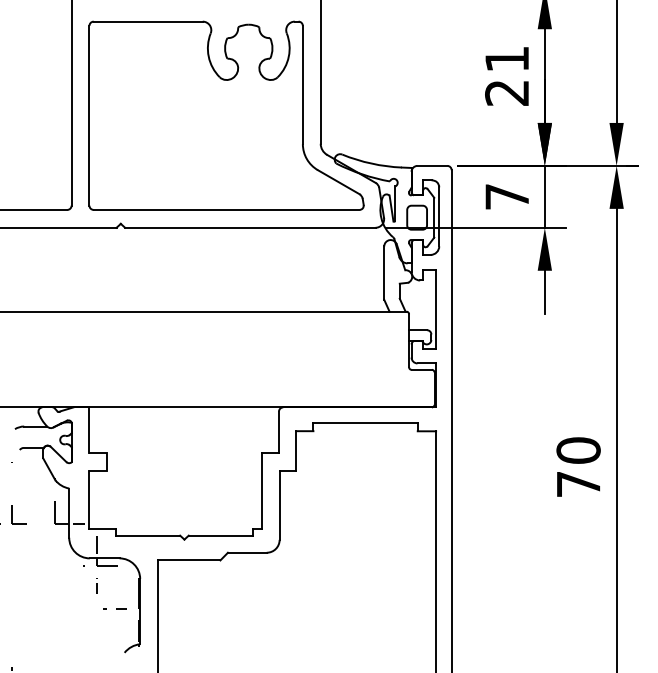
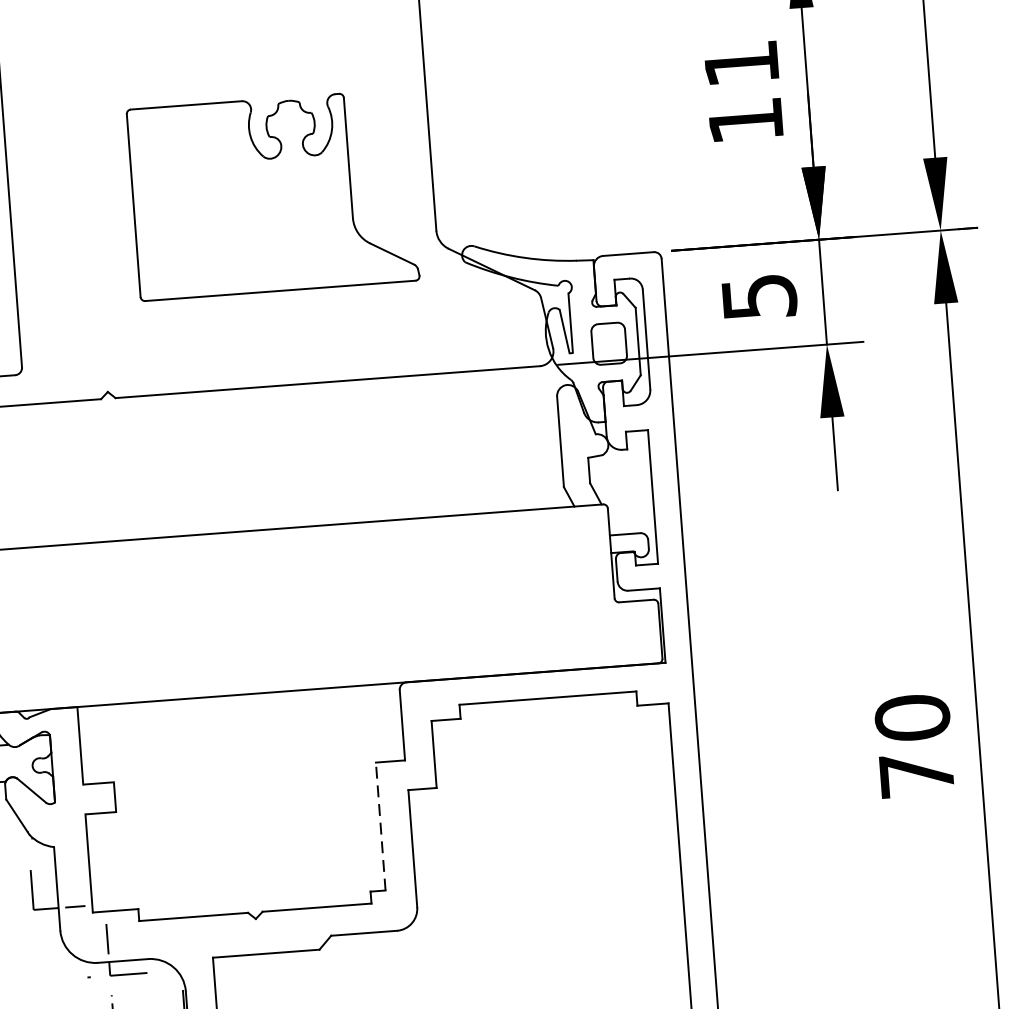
text: (506, 93) -> (744, 121), 21 -> 11
part: (226, 115) -> (273, 194), size x0.6
text: (507, 196) -> (759, 296), 7 -> 5
line: (261, 490) -> (380, 825), solid -> dashed

